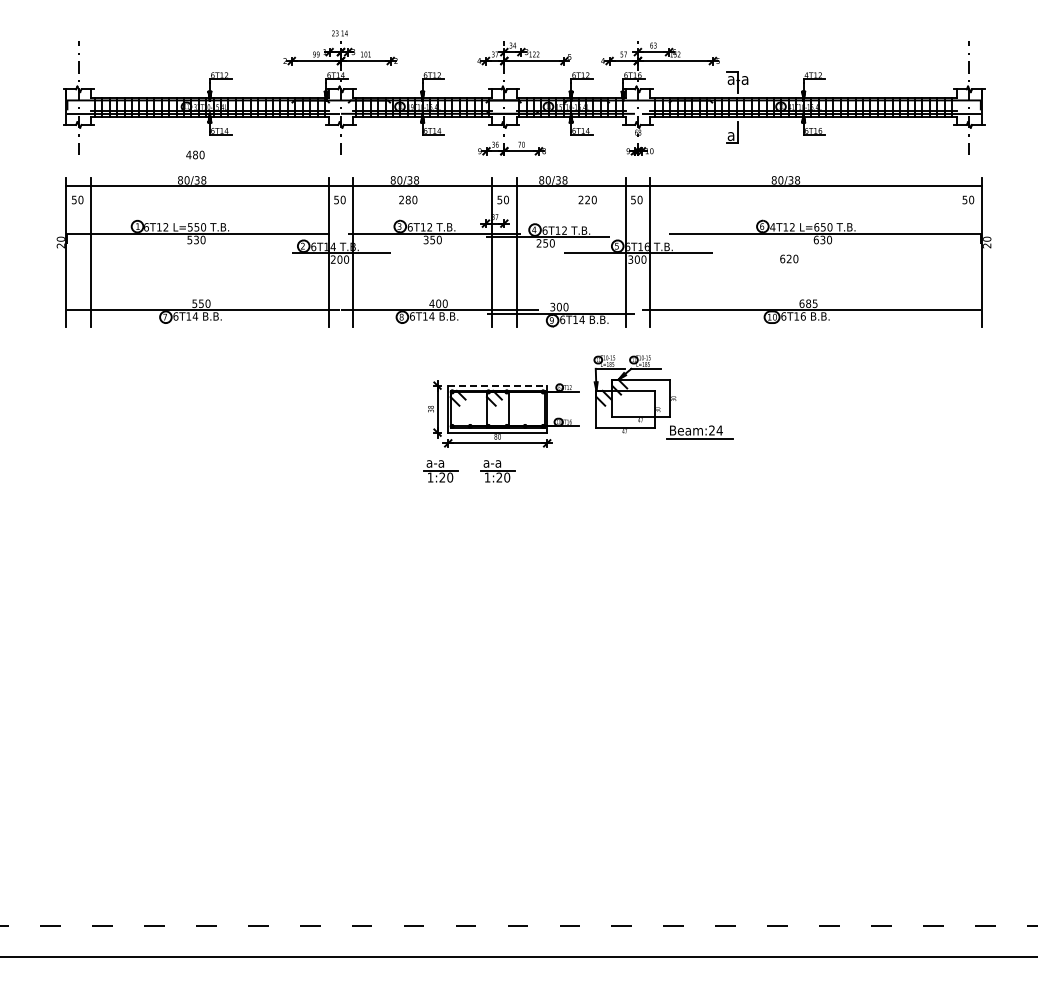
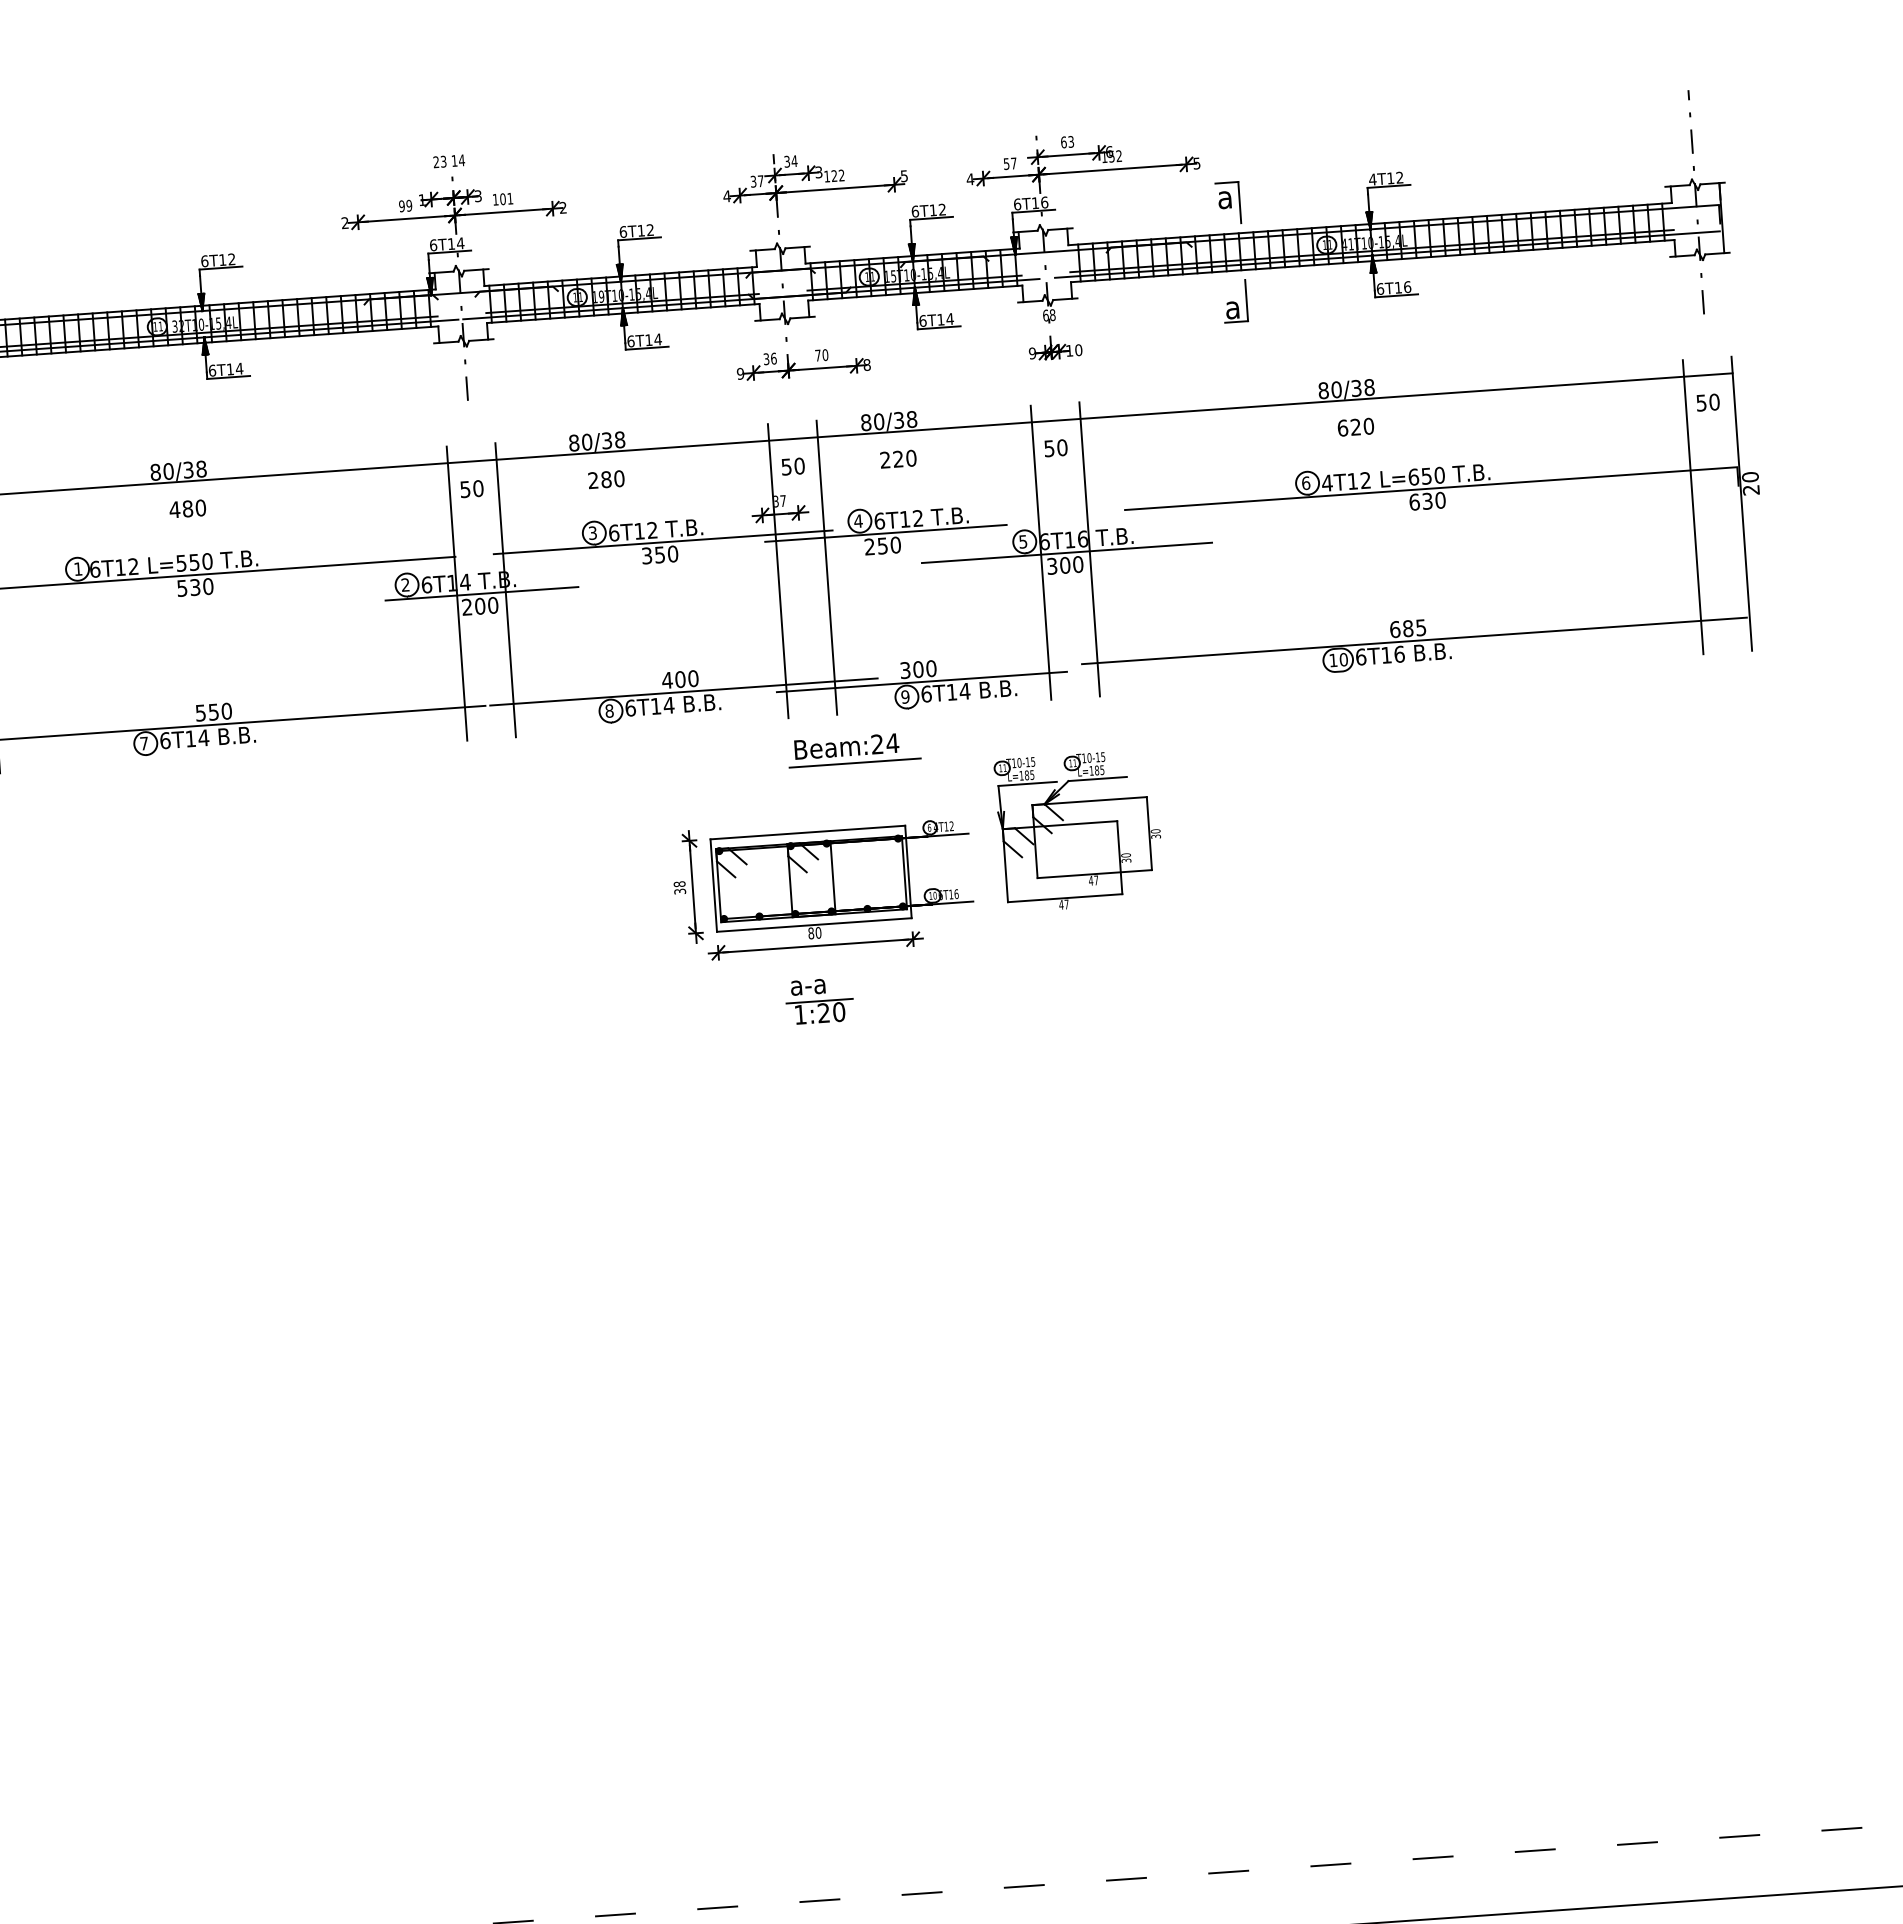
text: (742, 80) -> (1247, 198), a-a -> a
text: (195, 154) -> (187, 507), moved
text: (587, 199) -> (897, 458), moved
line: (957, 252) -> (1694, 507), added
text: (789, 258) -> (1356, 426), moved
line: (498, 385) -> (809, 832), dashed -> solid
part: (699, 432) -> (853, 749), moved
part: (440, 471) -> (707, 1009), removed

